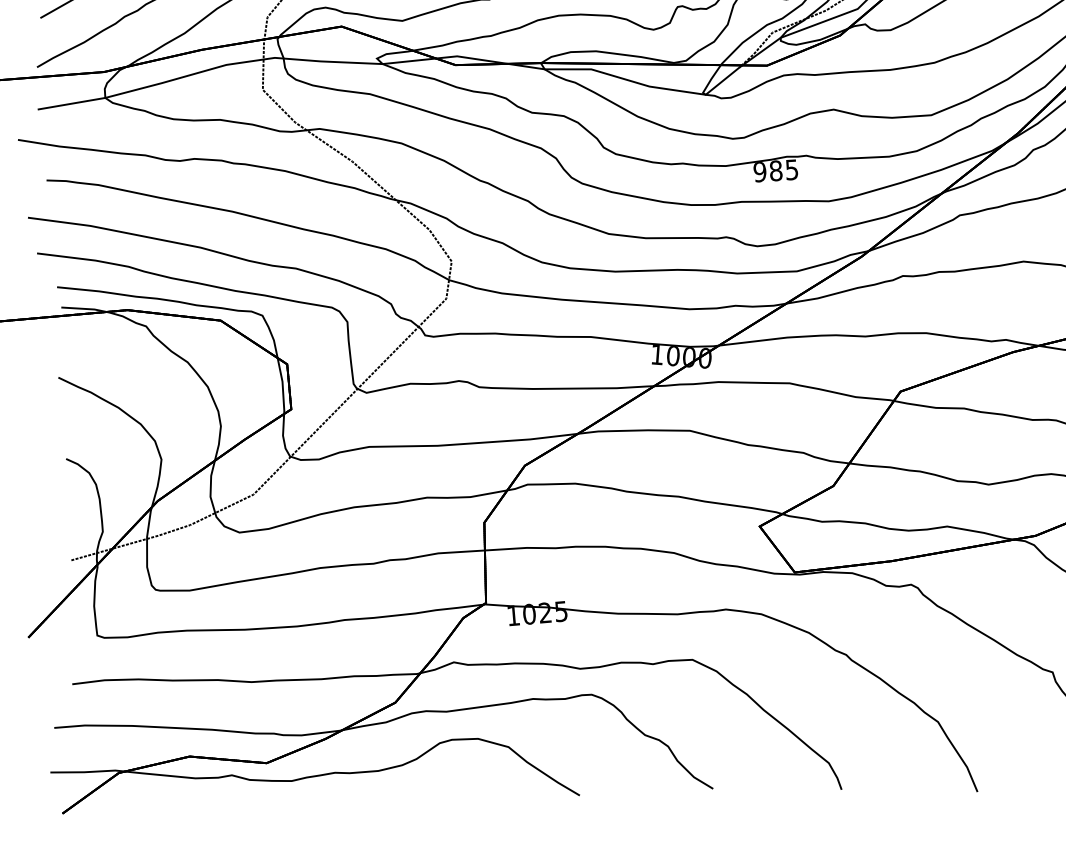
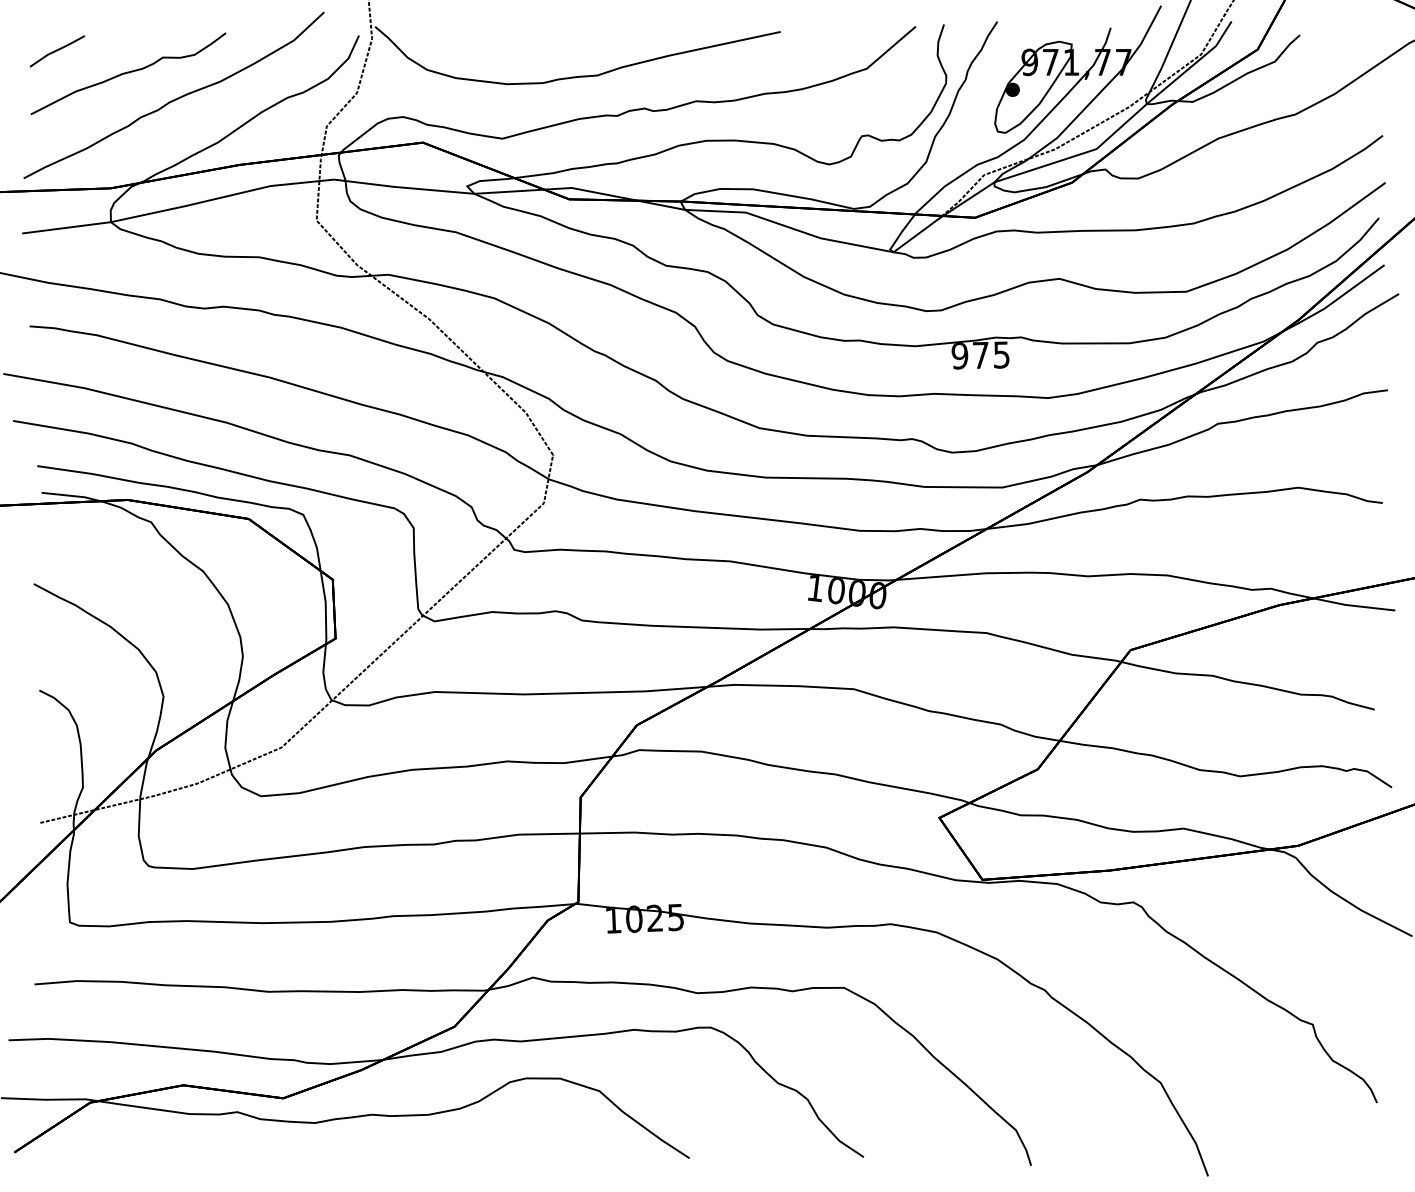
text: (775, 170) -> (980, 355), 985 -> 975

